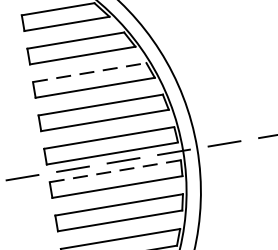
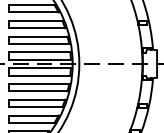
line: (89, 71) -> (35, 20), dashed -> solid
line: (116, 171) -> (40, 68), dashed -> solid

